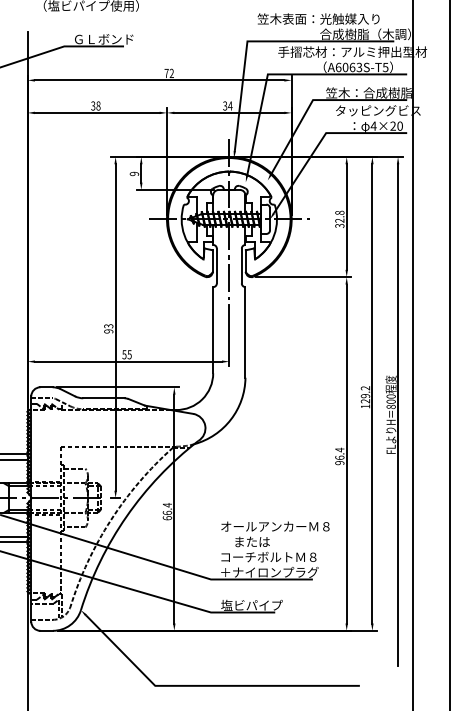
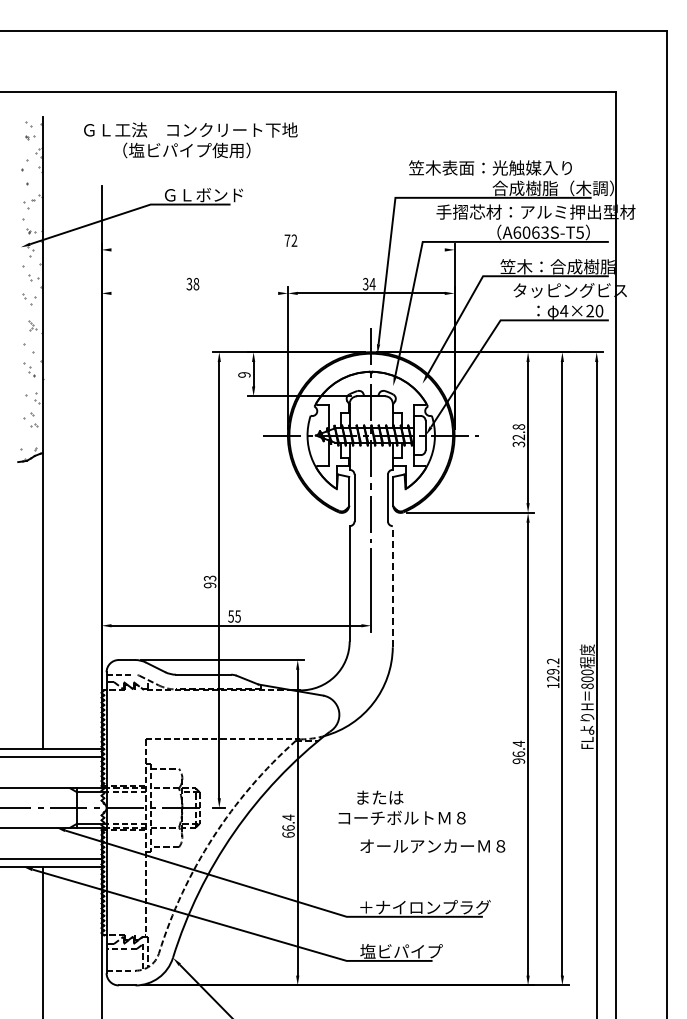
line: (159, 80) -> (277, 249), removed
line: (97, 112) -> (194, 293), removed
line: (245, 332) -> (392, 586), solid -> dashed
text: (268, 549) -> (401, 807), moved

